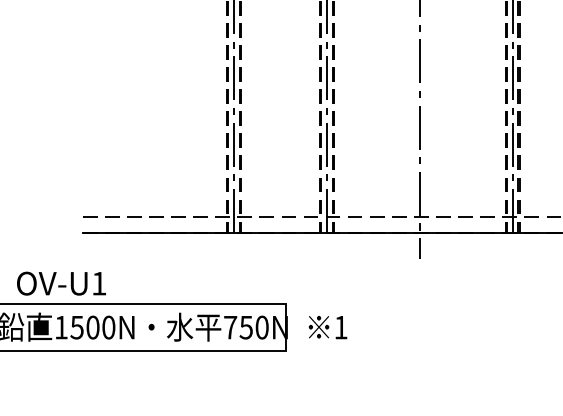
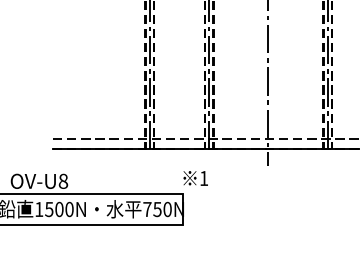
text: (99, 282) -> (63, 180), OV-U1 -> OV-U8
text: (327, 327) -> (195, 178), moved

